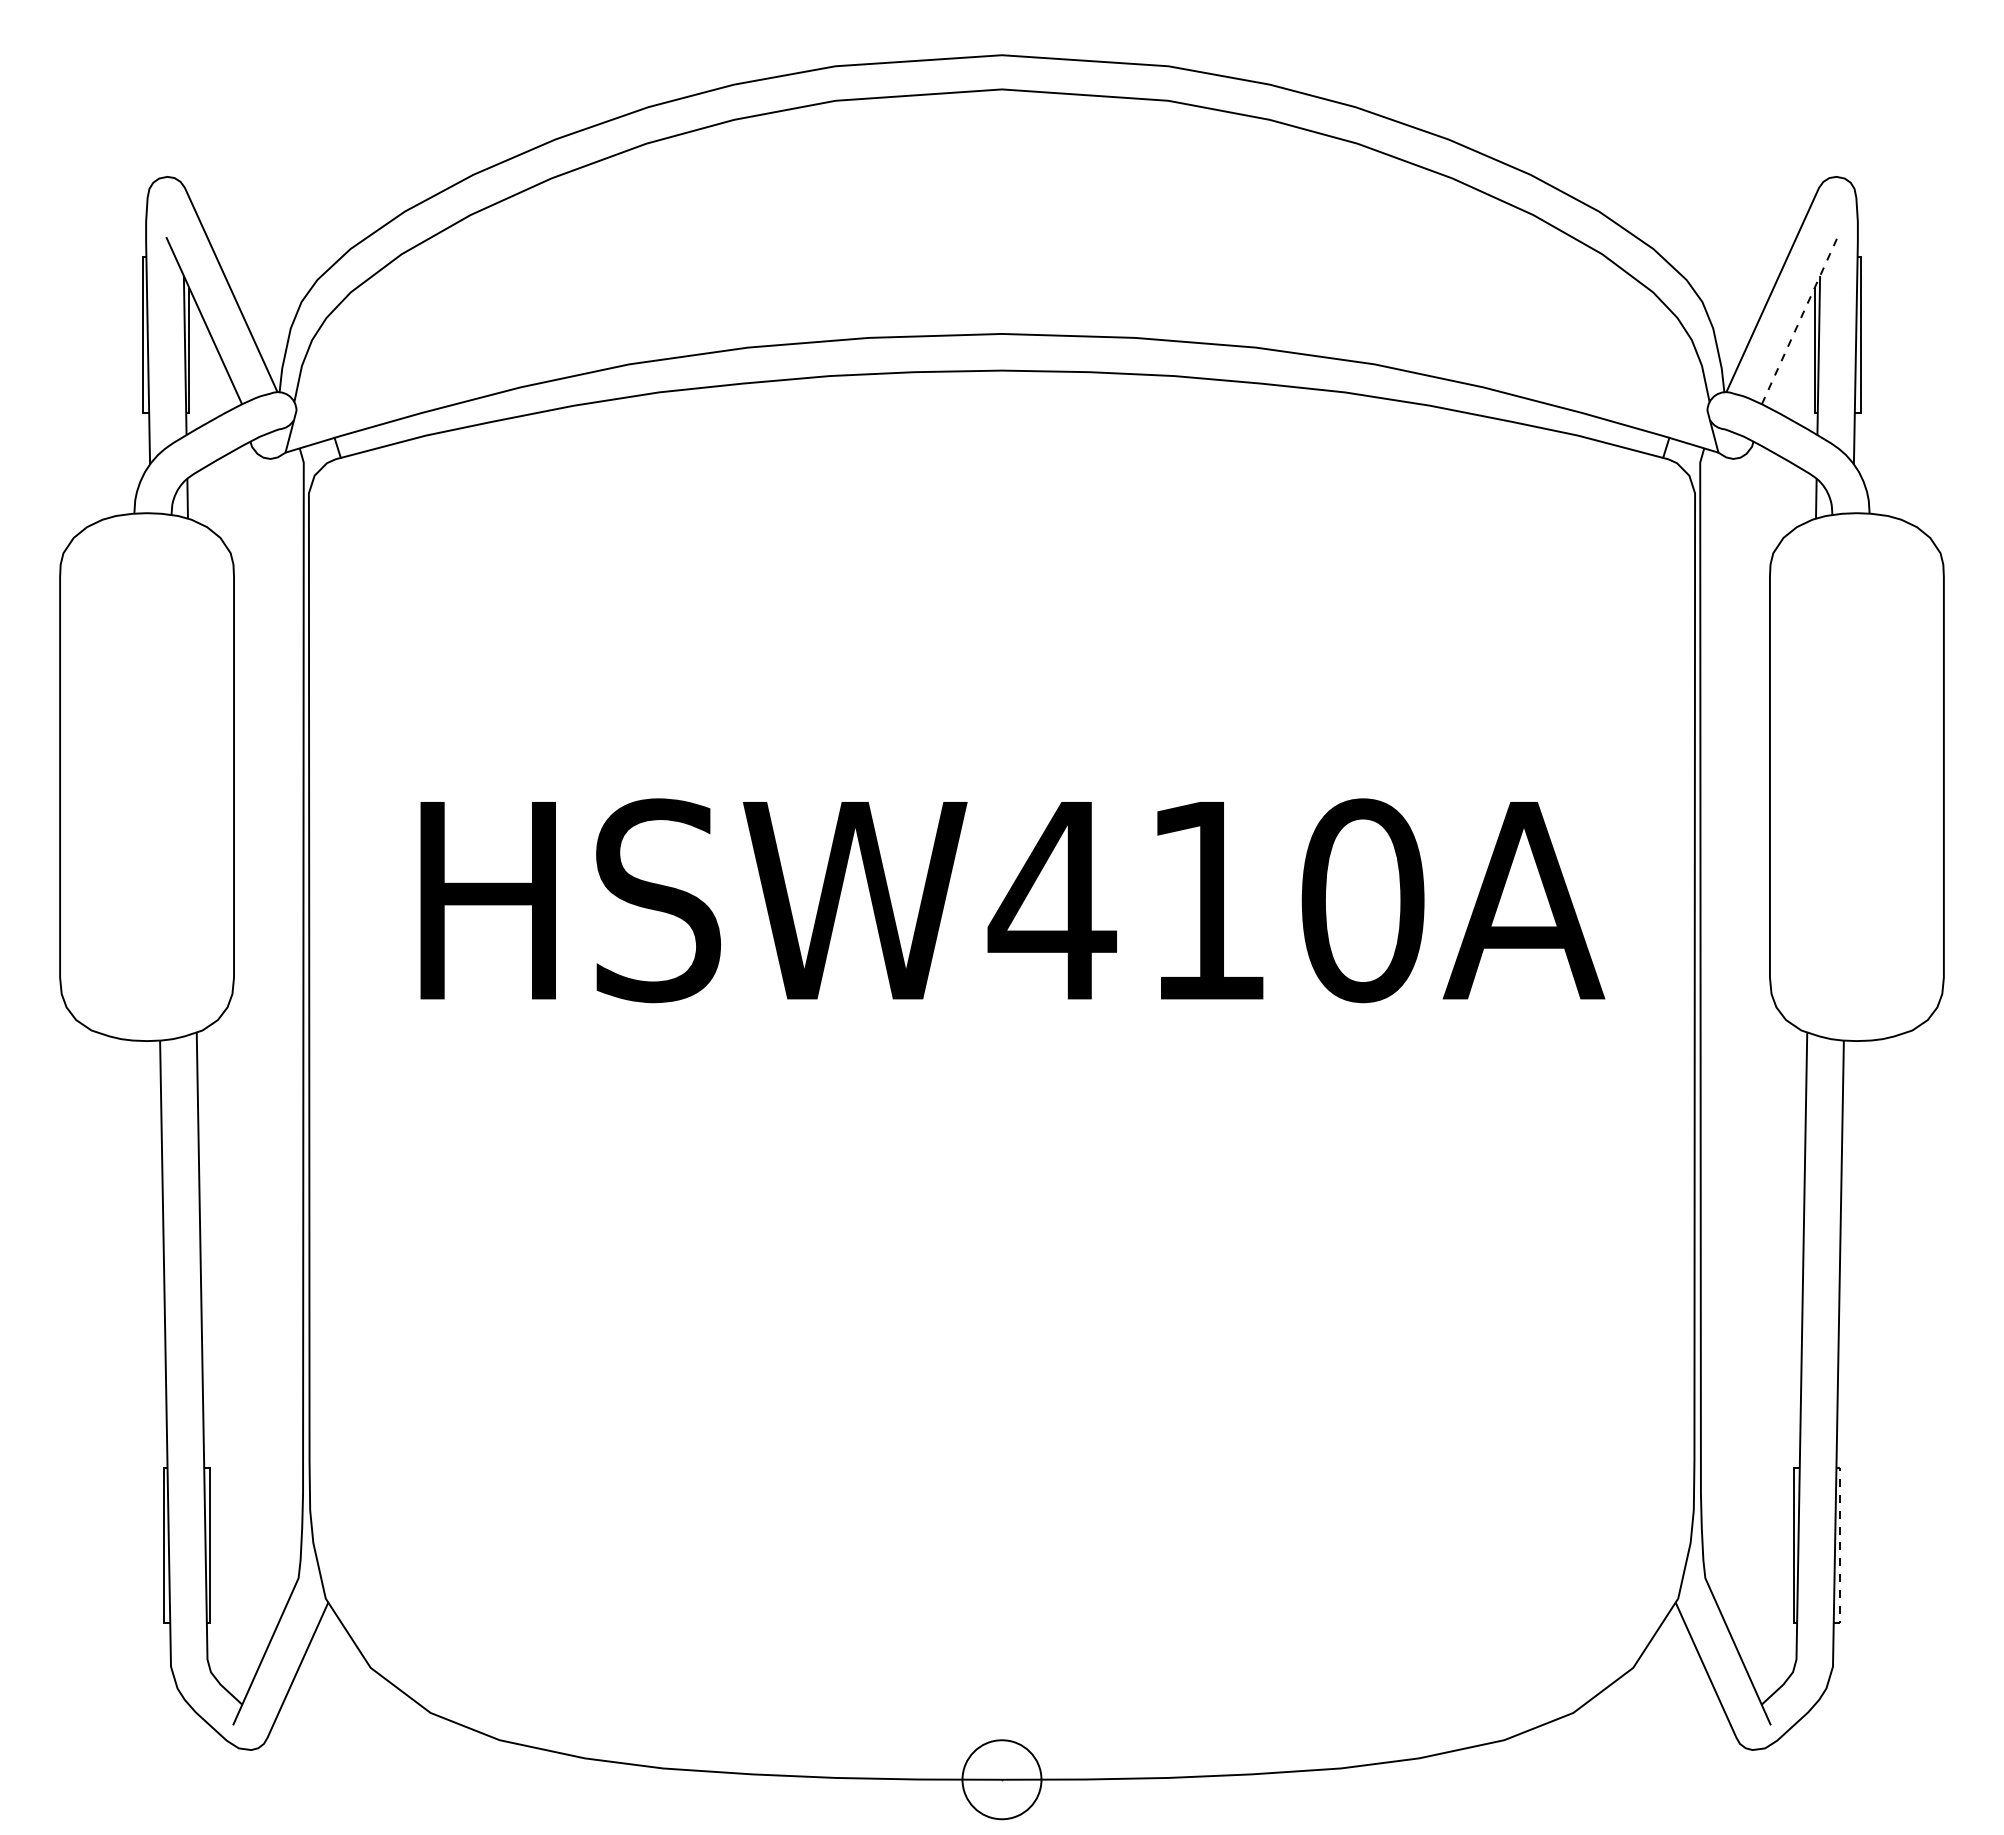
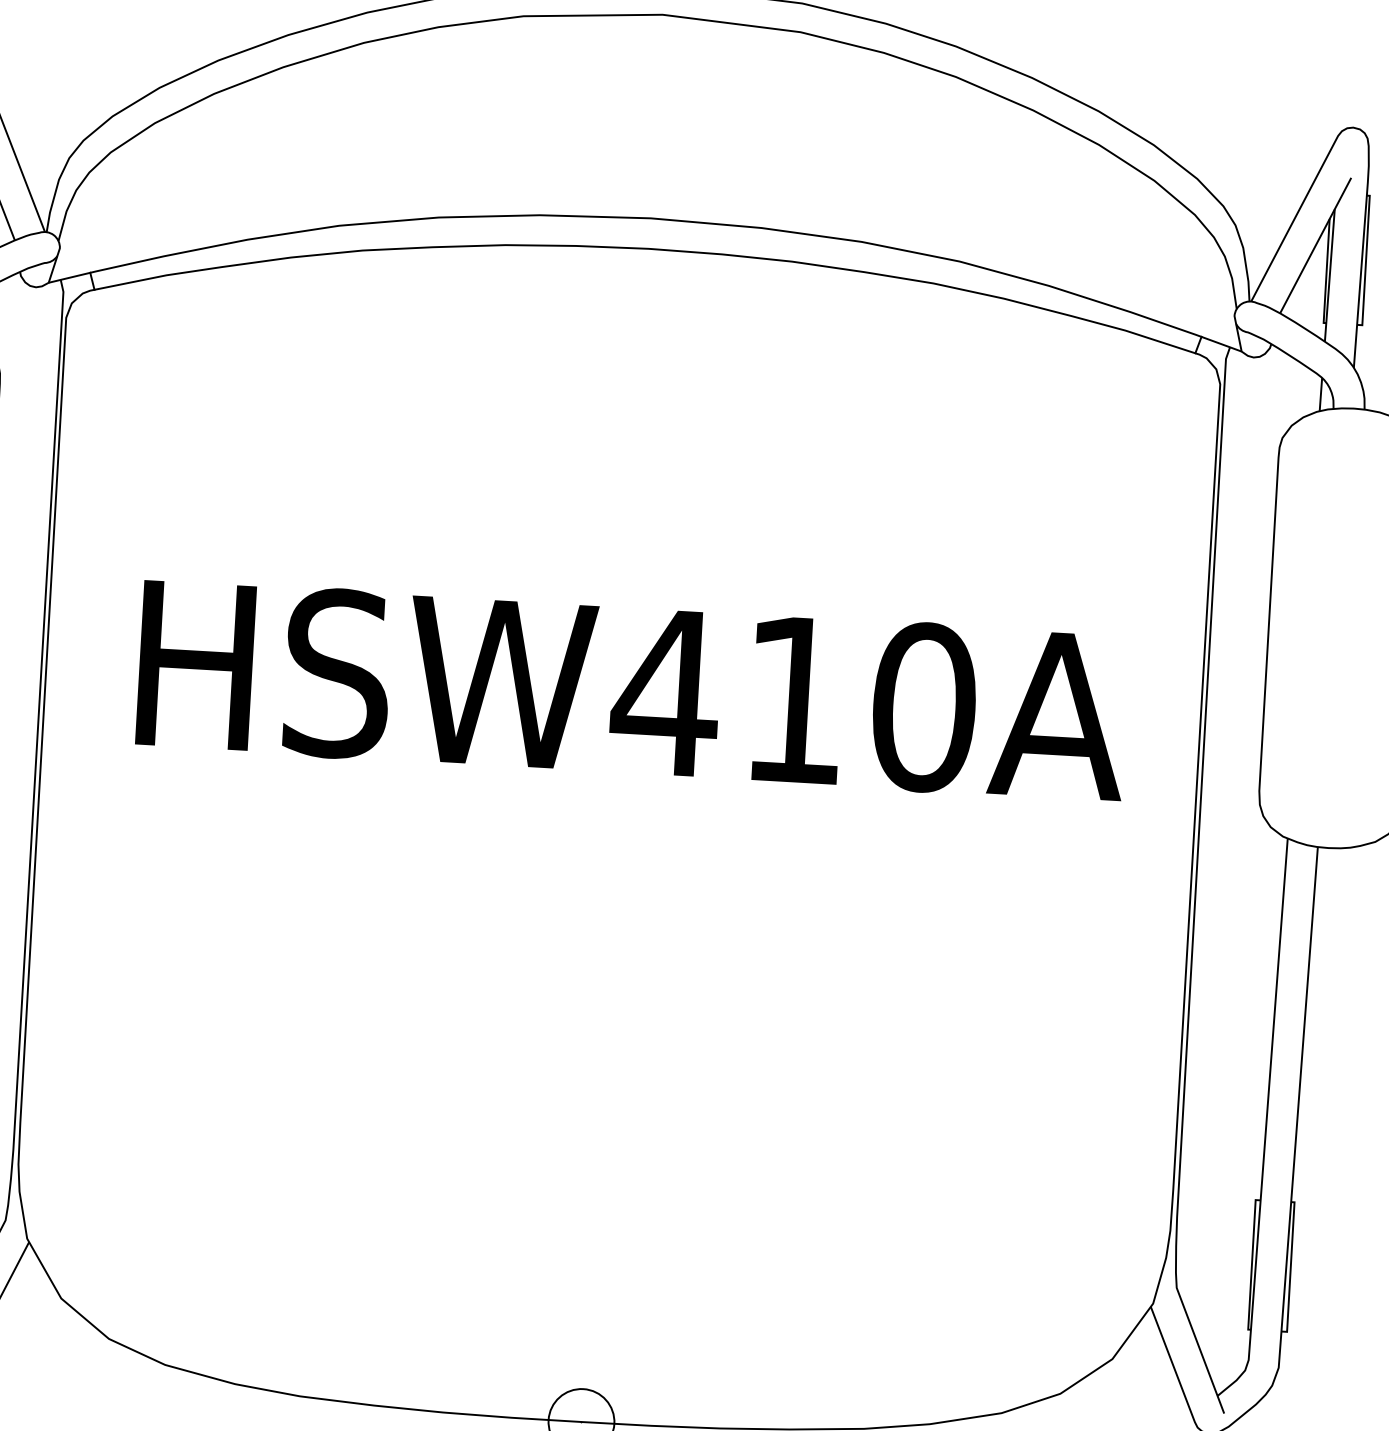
line: (1799, 320) -> (1315, 245), dashed -> solid
line: (1840, 1546) -> (1290, 1268), dashed -> solid

